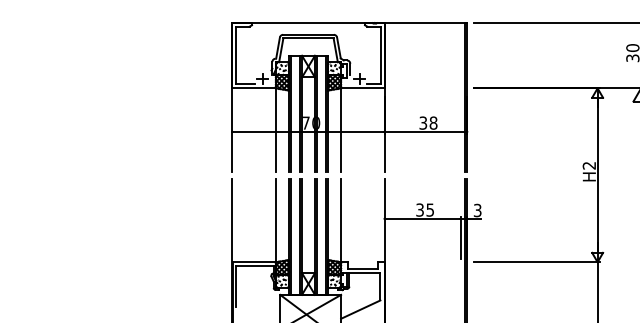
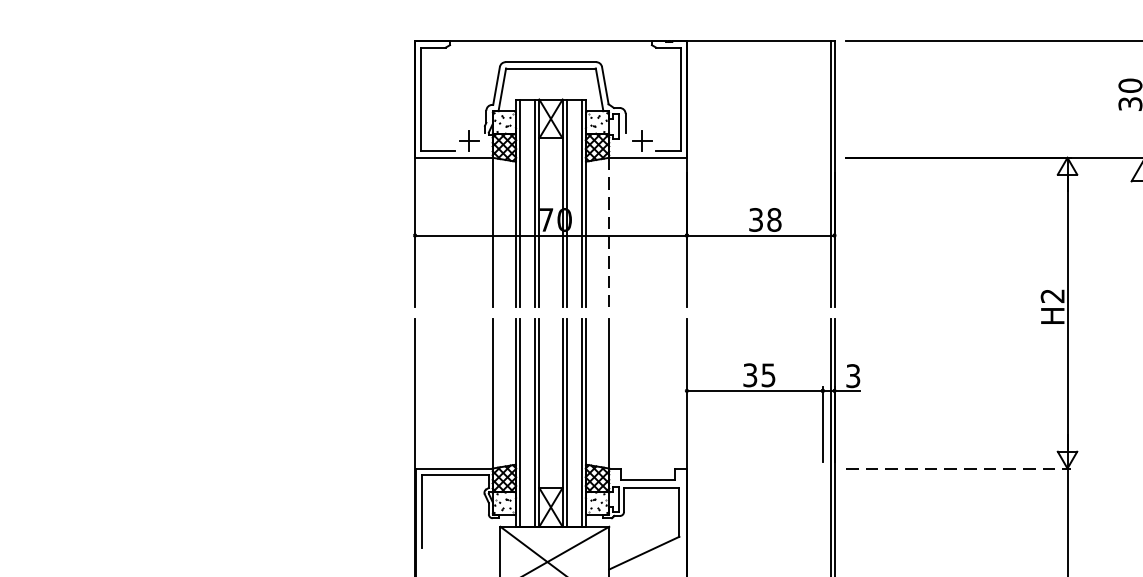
line: (341, 130) -> (609, 233), solid -> dashed
line: (537, 262) -> (960, 468), solid -> dashed

